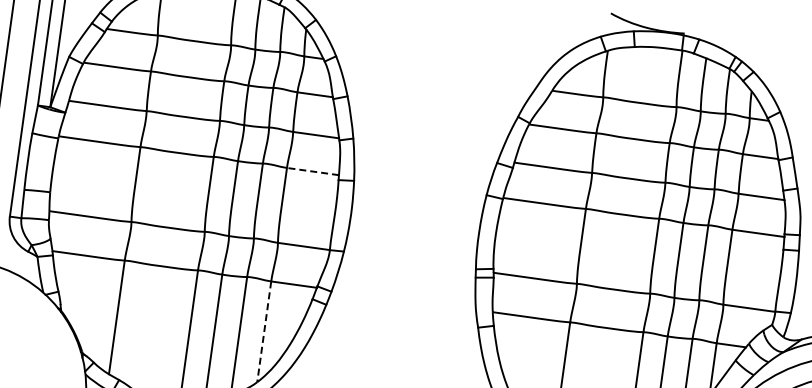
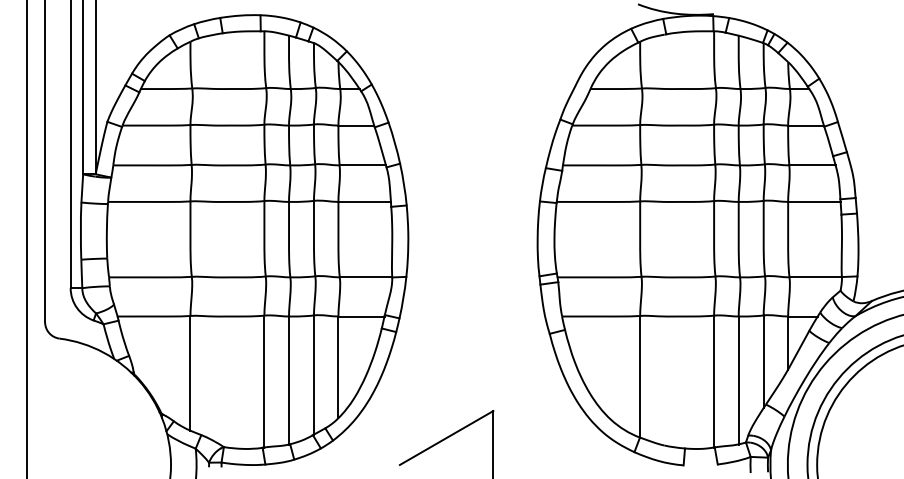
line: (312, 171) -> (364, 201), dashed -> solid
line: (264, 331) -> (338, 367), dashed -> solid

